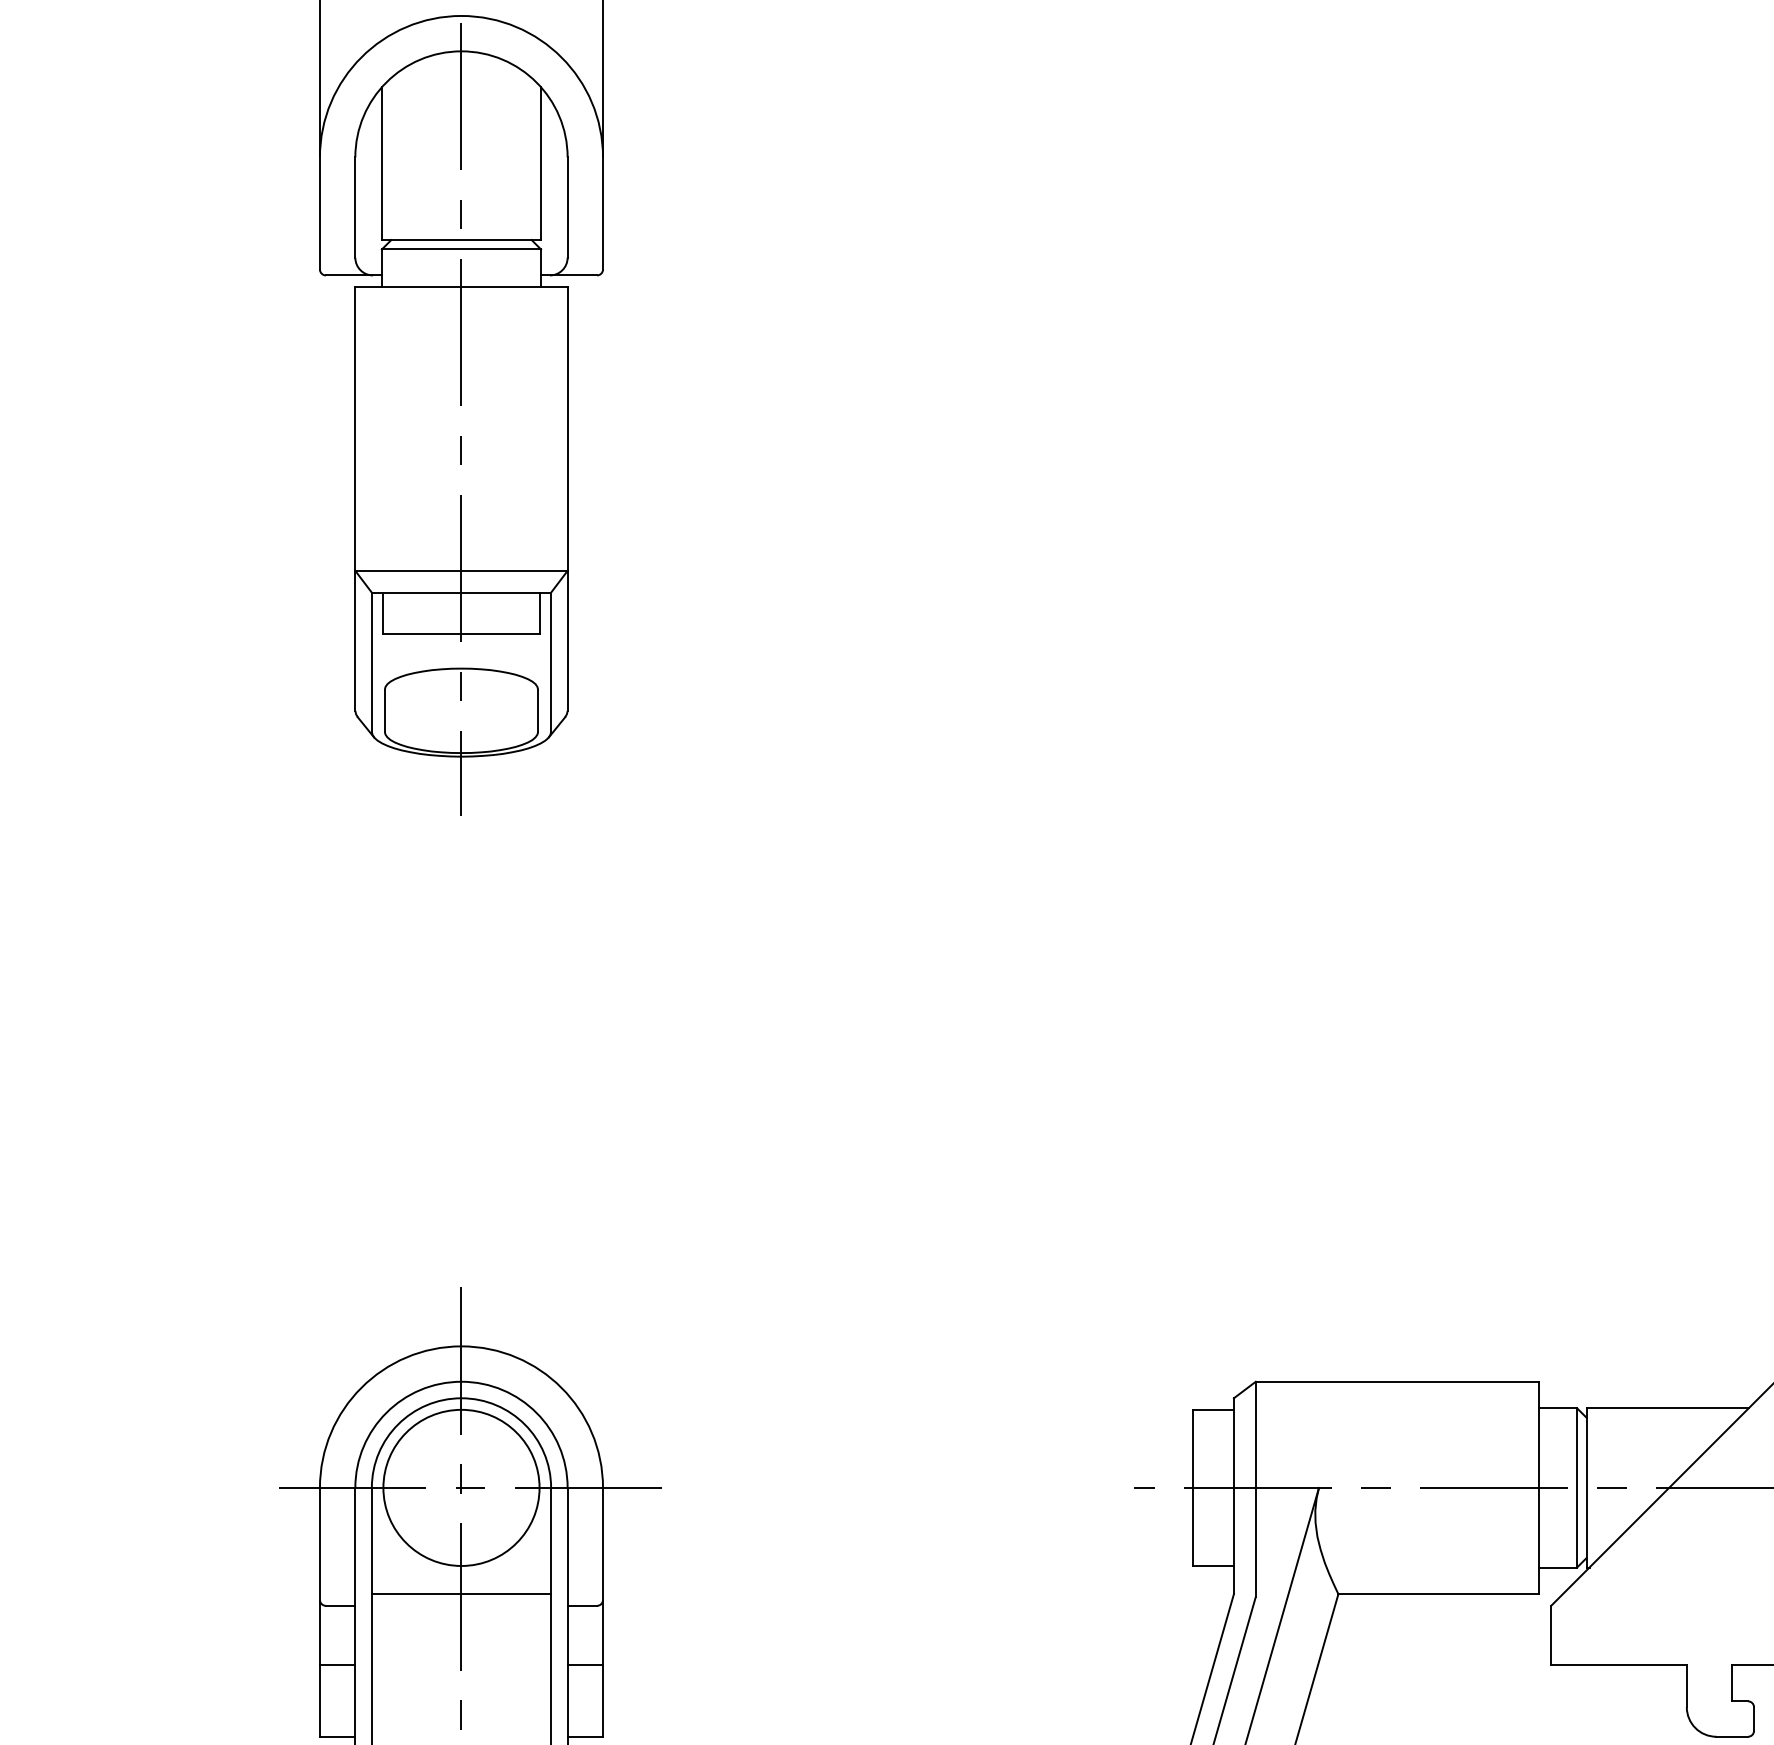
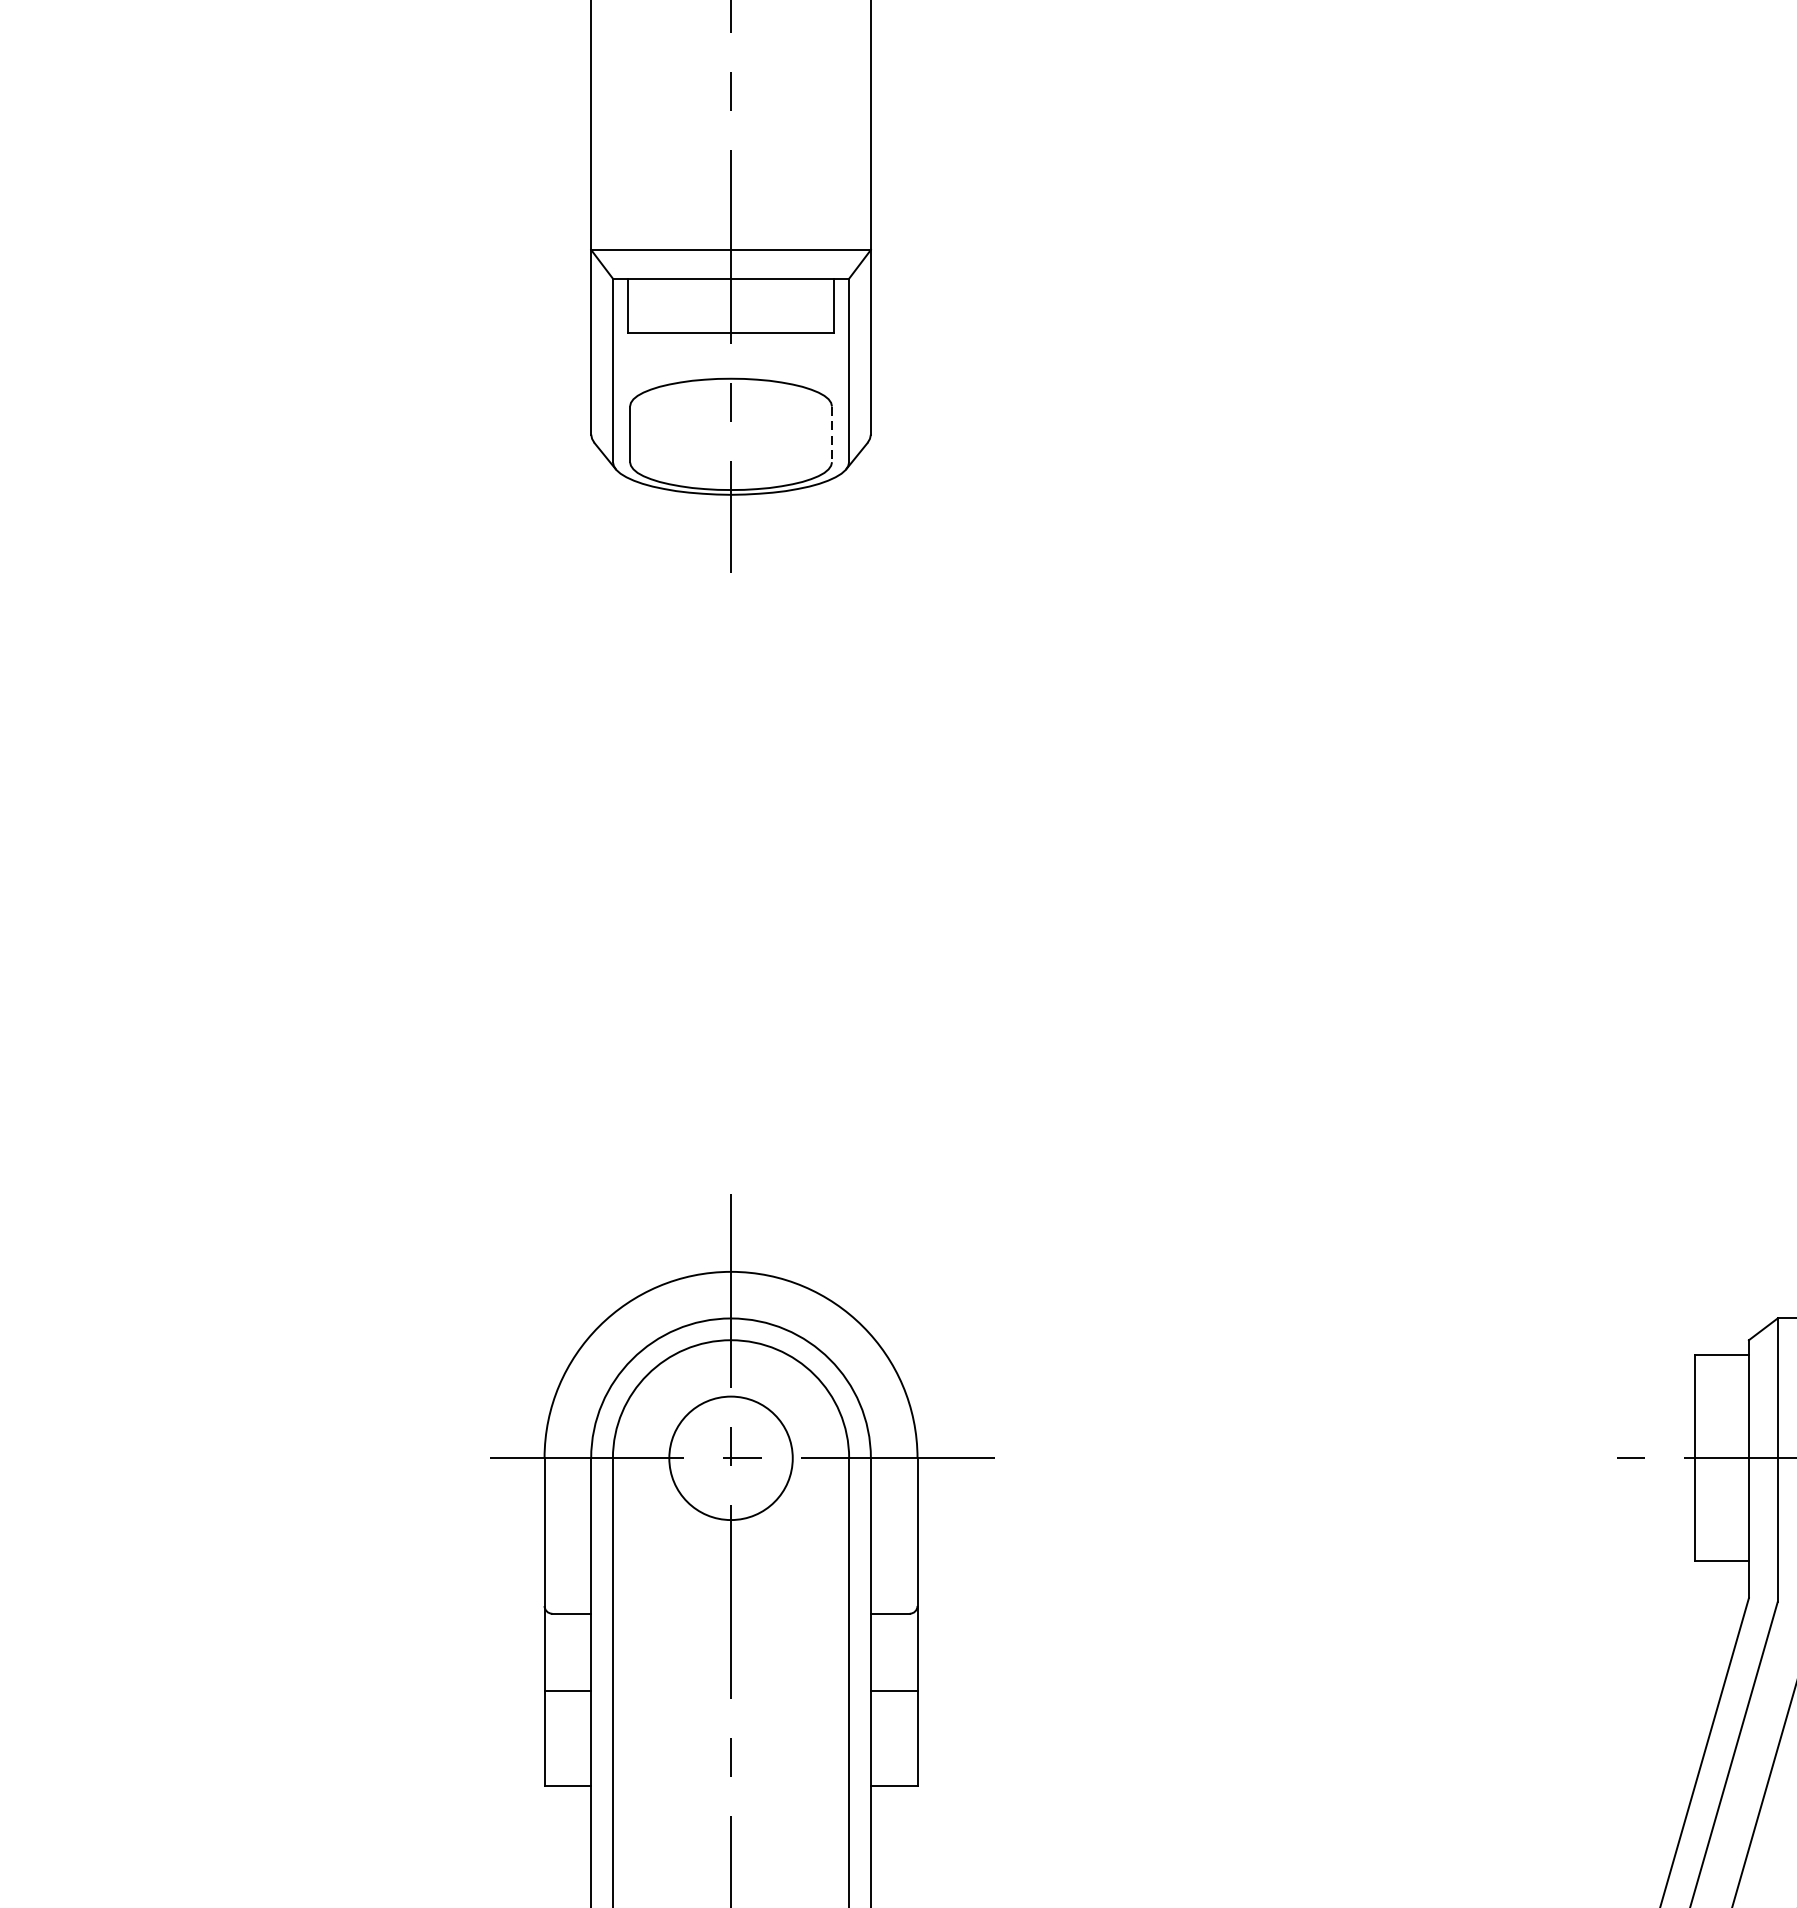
line: (538, 711) -> (832, 435), solid -> dashed
circle: (461, 1487) -> (731, 1457), size x0.6
line: (461, 1594) -> (731, 1598), removed

